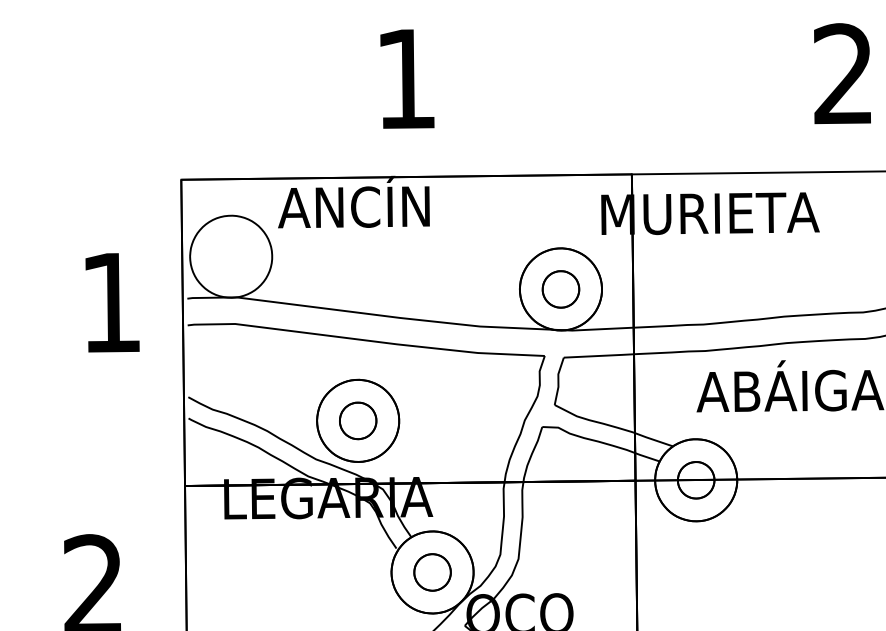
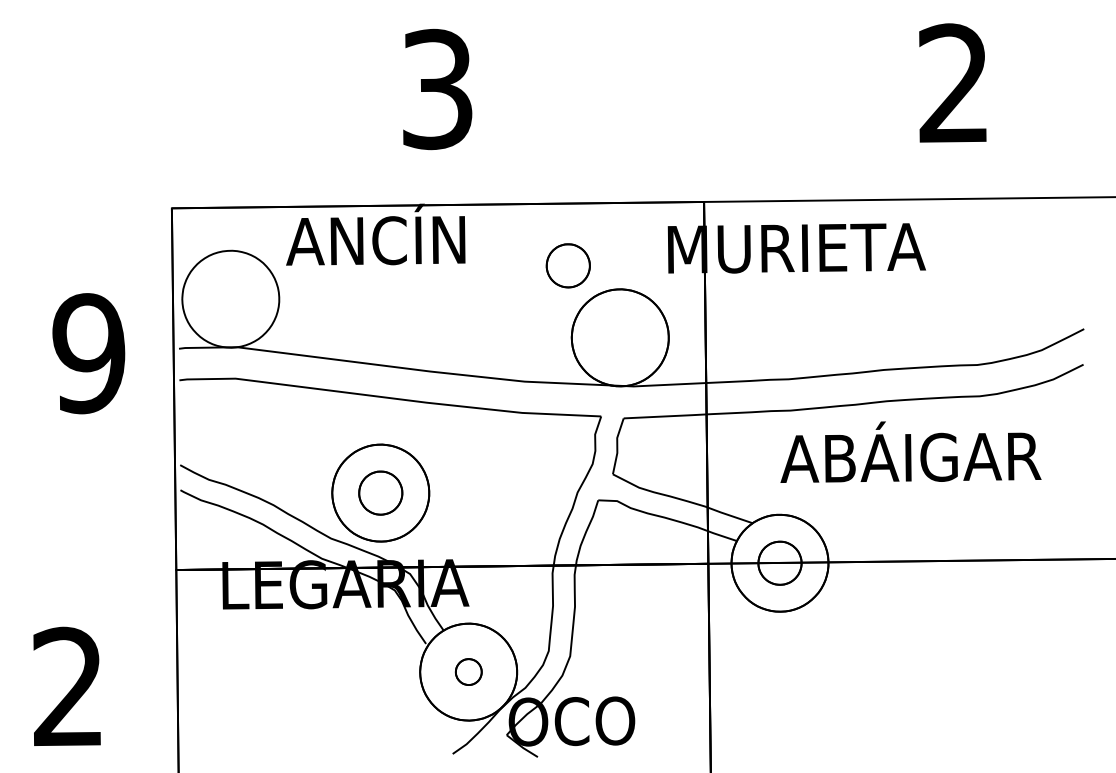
text: (406, 79) -> (437, 89), 1 -> 3
part: (560, 289) -> (567, 265), moved
text: (110, 302) -> (88, 353), 1 -> 9
part: (432, 571) -> (468, 671), size x0.6

